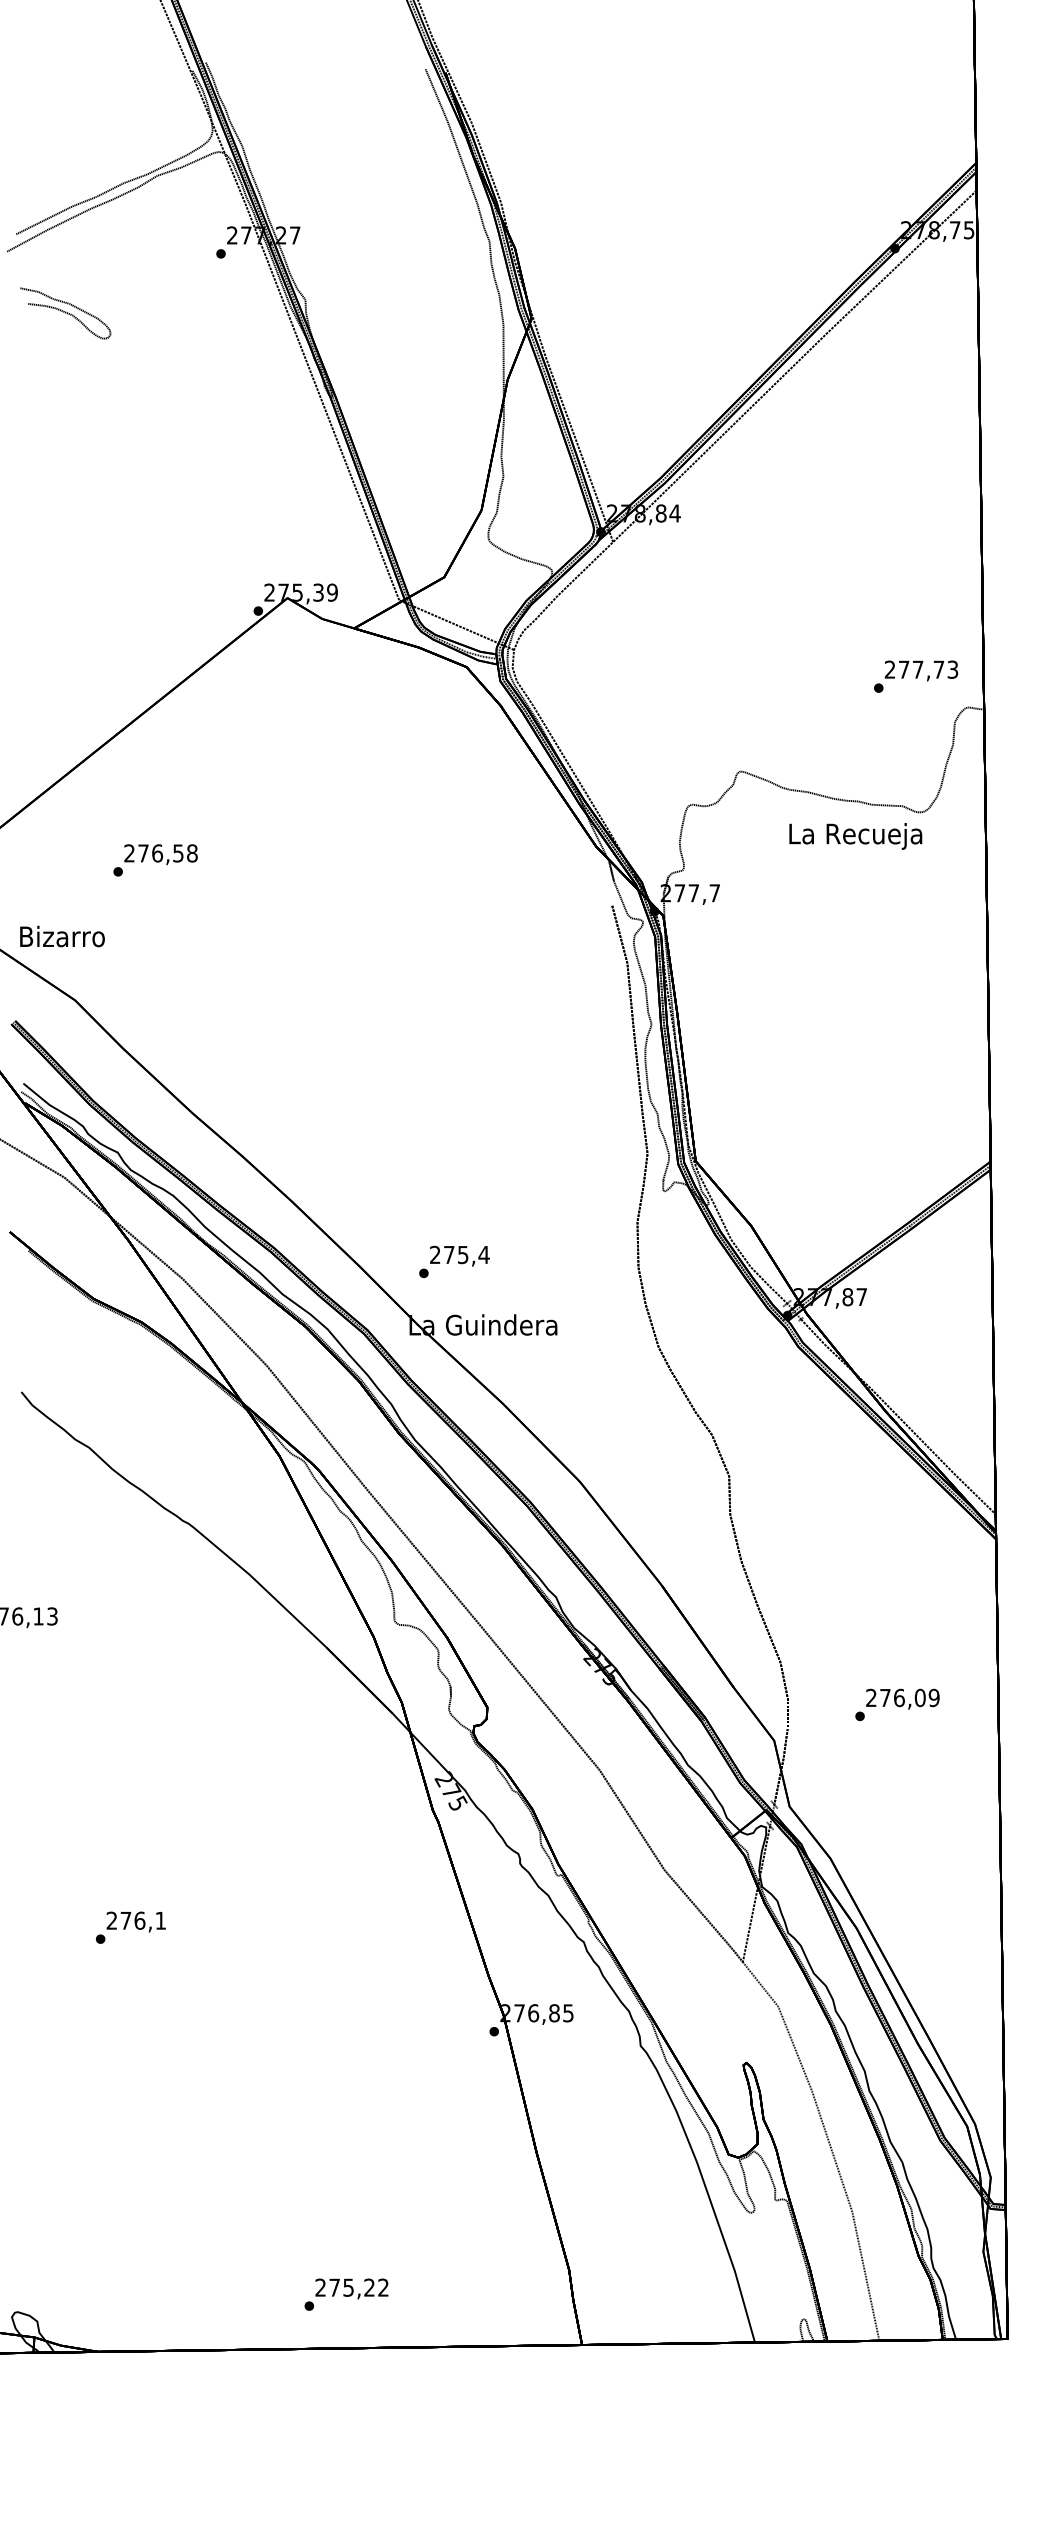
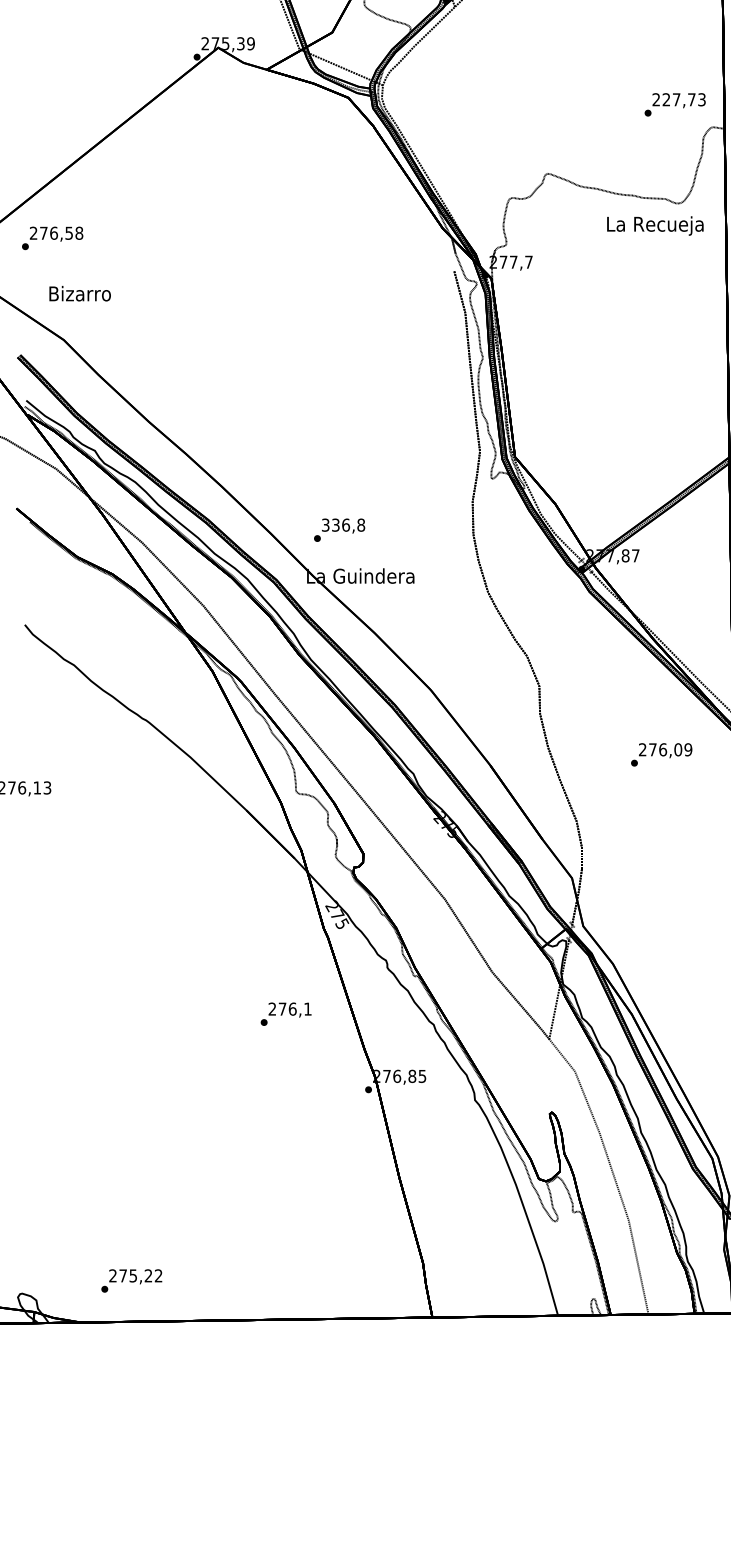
text: (903, 669) -> (666, 99), 277,73 -> 227,73
text: (855, 836) -> (655, 226), moved
text: (155, 860) -> (52, 238), moved
text: (62, 936) -> (80, 293), moved
text: (459, 1254) -> (343, 524), 275,4 -> 336,8
text: (897, 1704) -> (661, 754), moved
text: (130, 1927) -> (285, 1014), moved
text: (346, 2294) -> (131, 1280), moved

